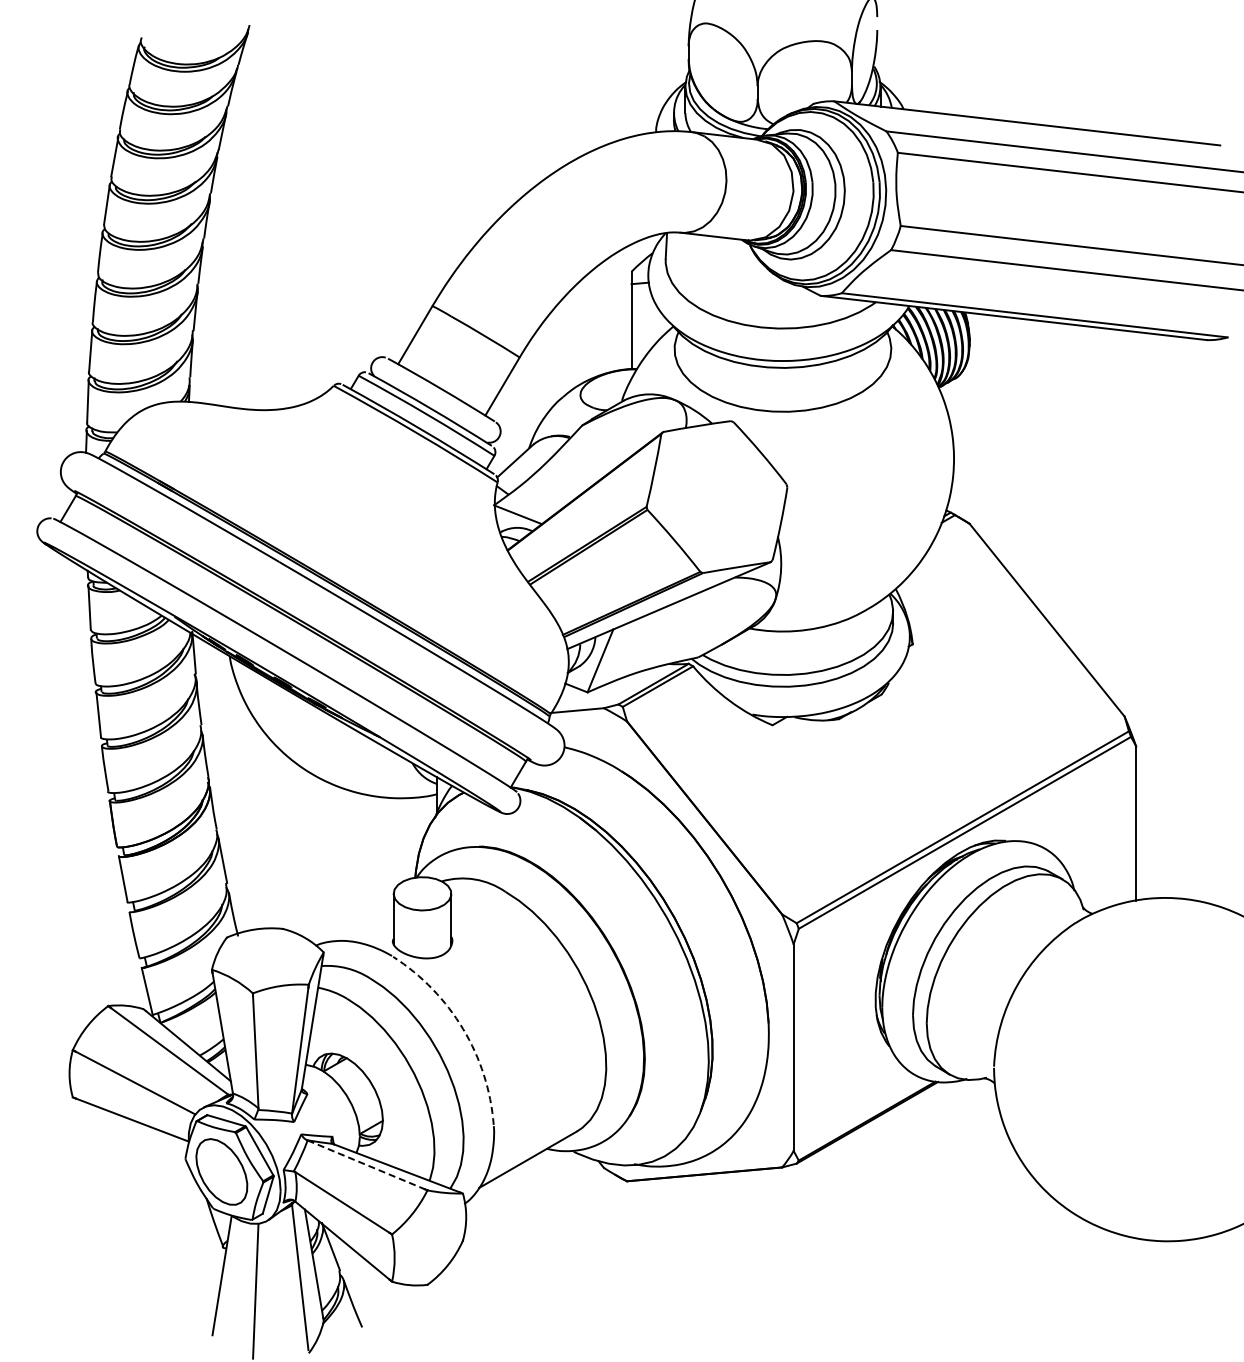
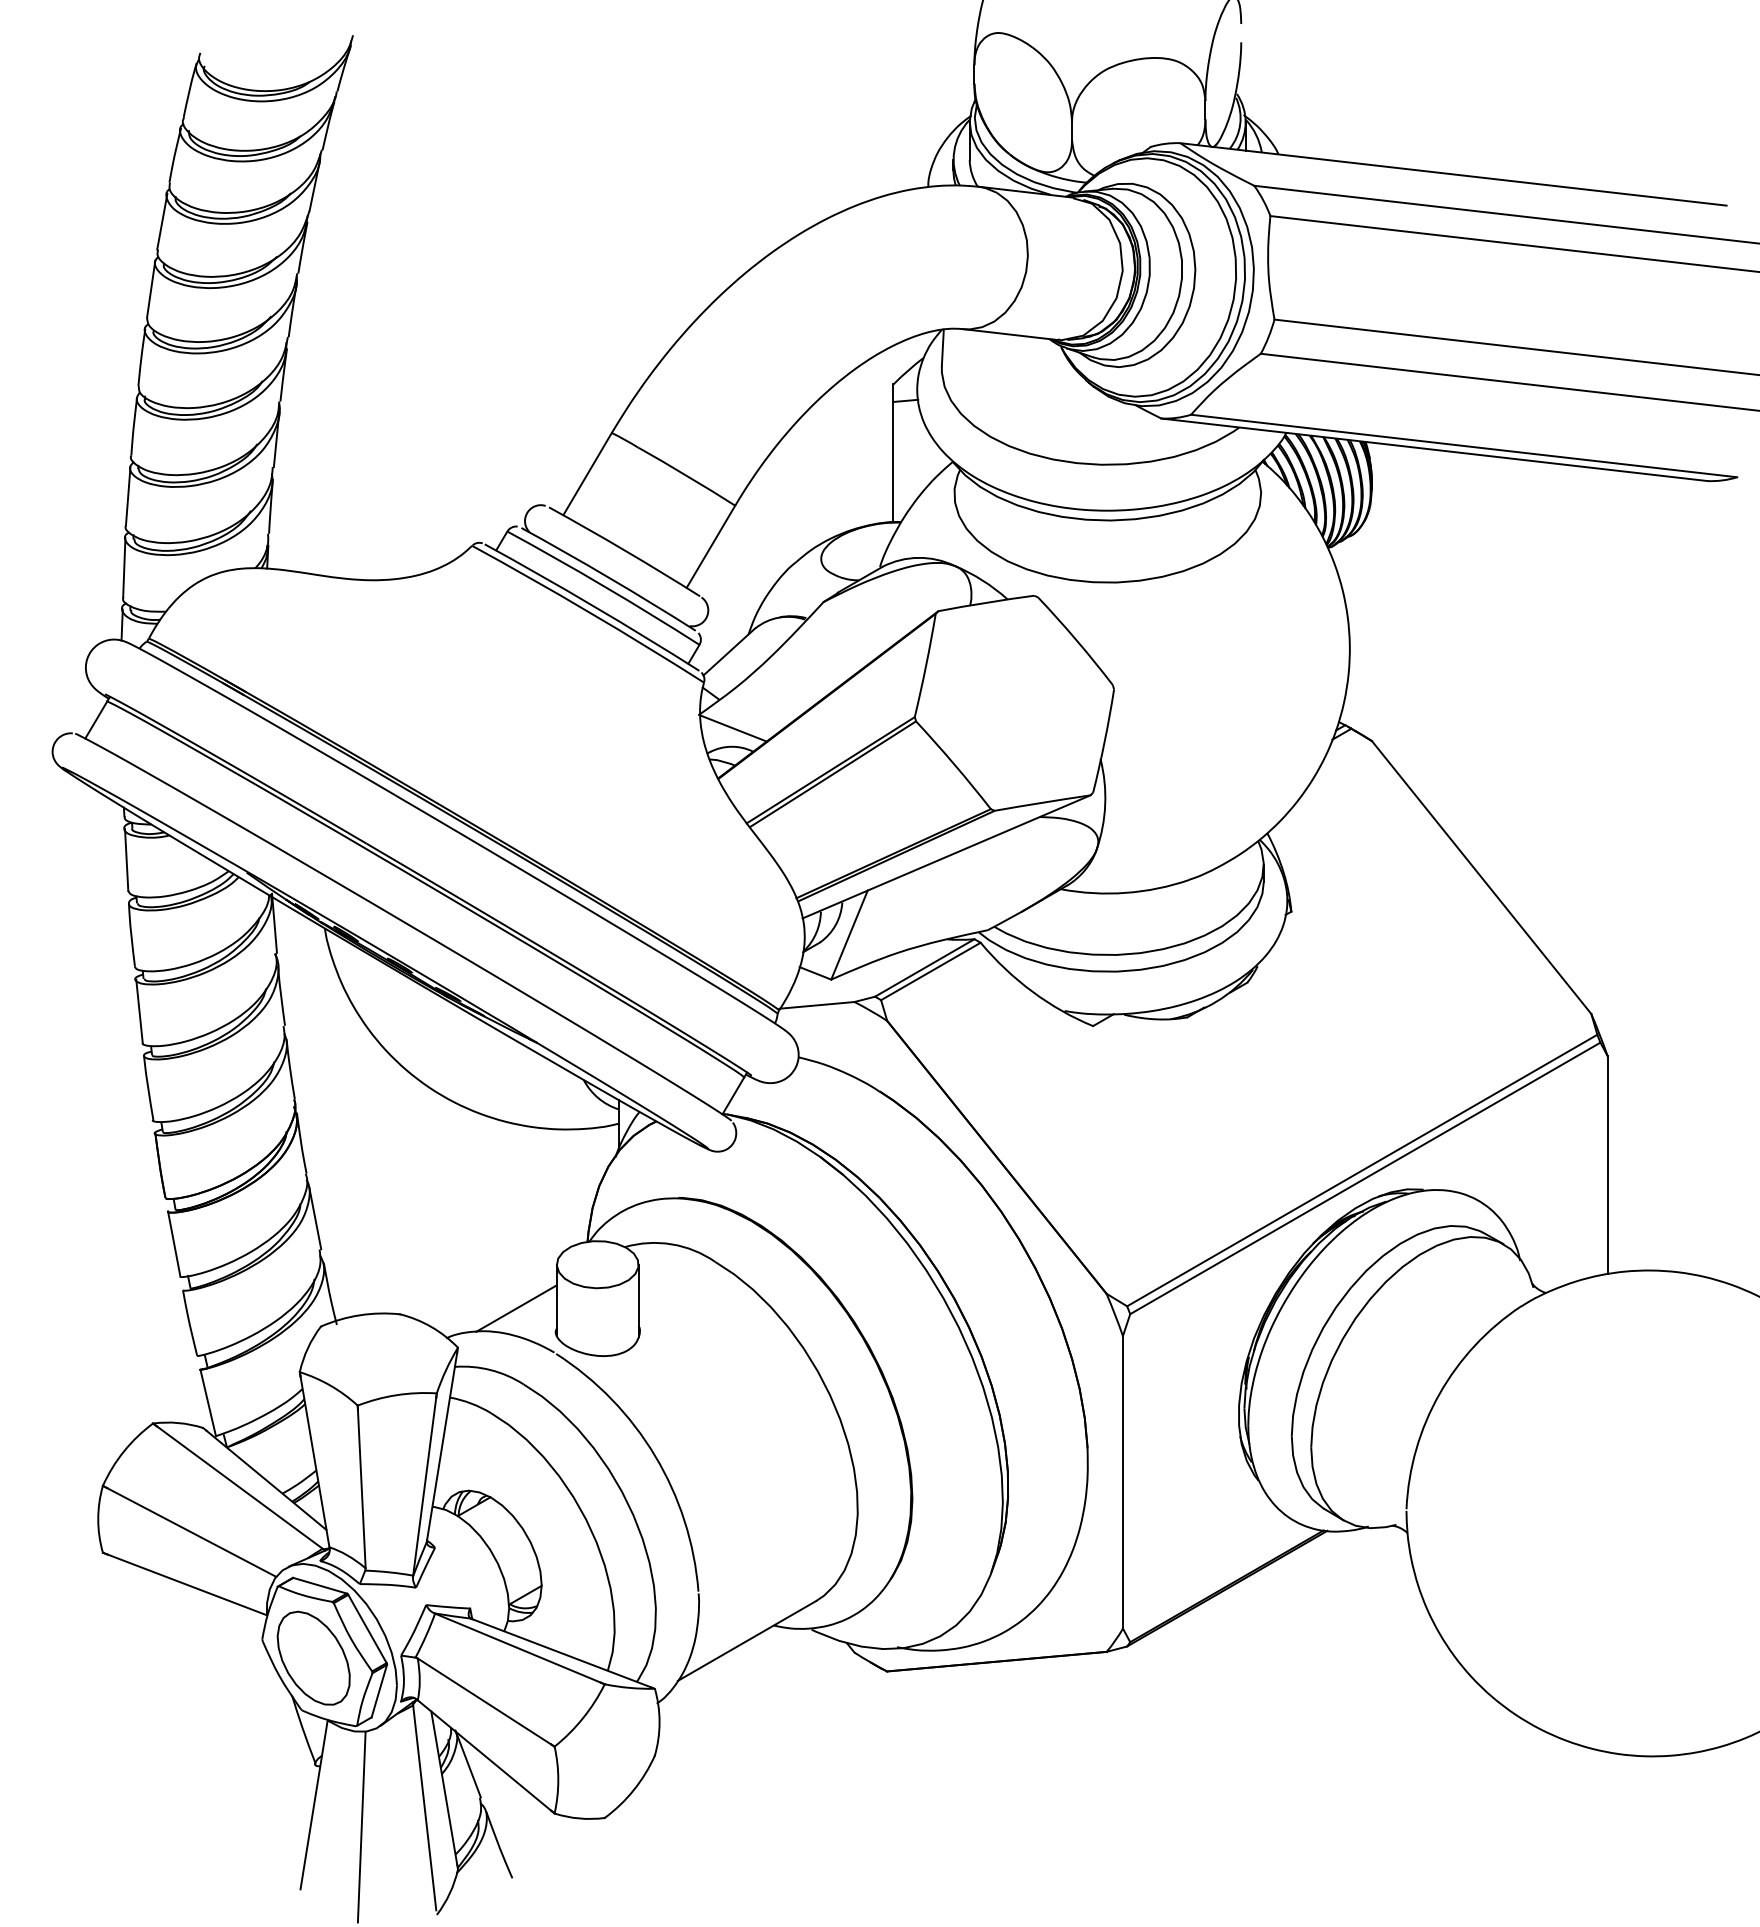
line: (364, 924) -> (515, 1308), added
arc: (463, 1029) -> (655, 1456), dashed -> solid
line: (366, 1164) -> (518, 1647), dashed -> solid

